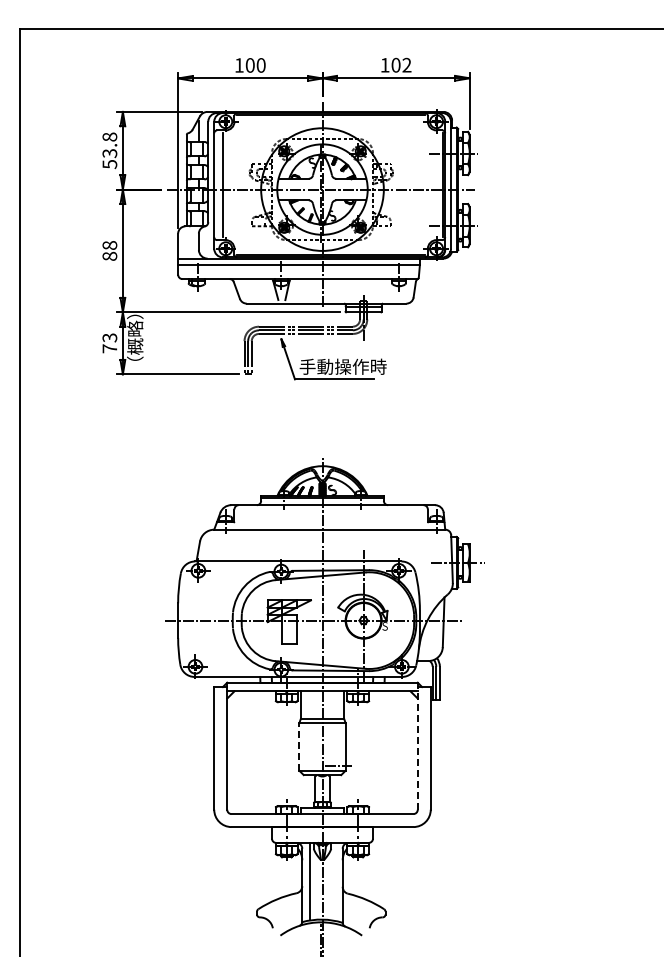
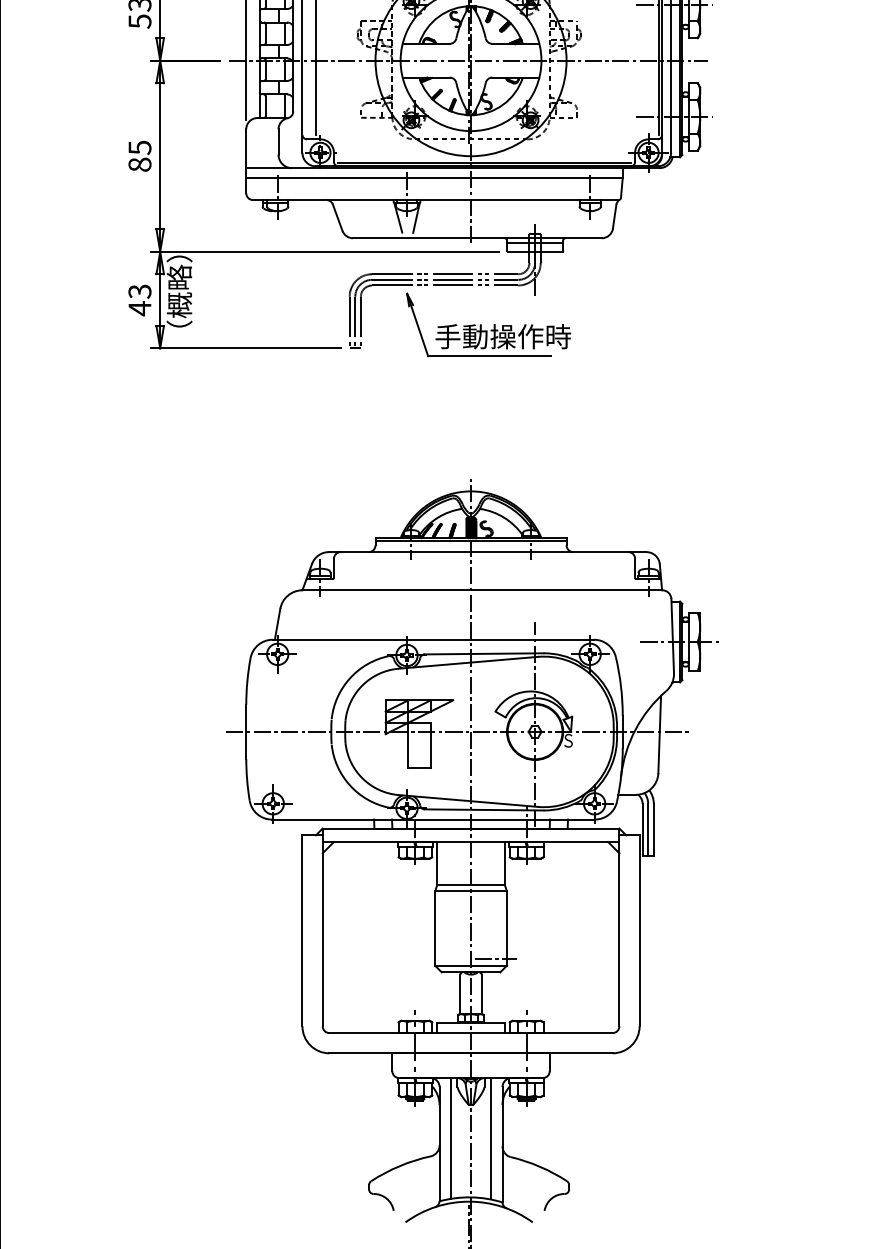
text: (109, 245) -> (139, 147), 88 -> 85
text: (109, 348) -> (139, 308), 73 -> 43
line: (299, 746) -> (435, 927), dashed -> solid
line: (417, 746) -> (618, 927), dashed -> solid
line: (335, 881) -> (491, 1138), added

